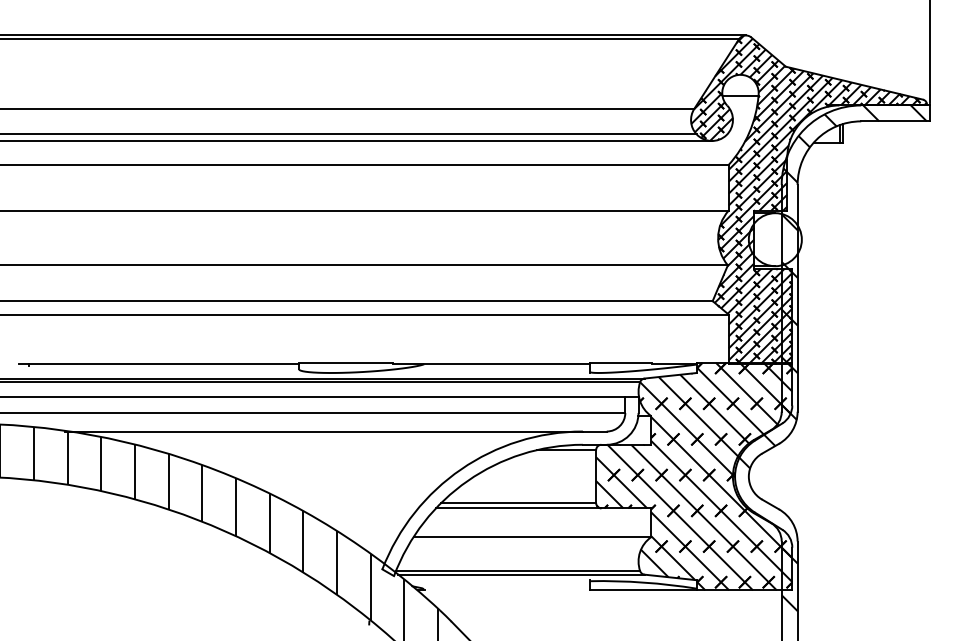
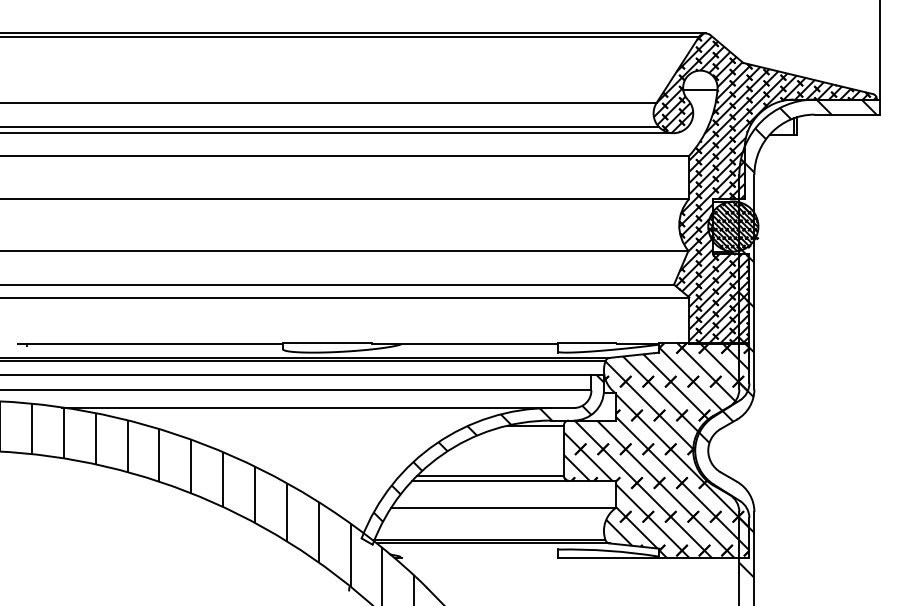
hatch: (774, 239) -> (732, 226), added
hatch: (516, 474) -> (488, 448), added

